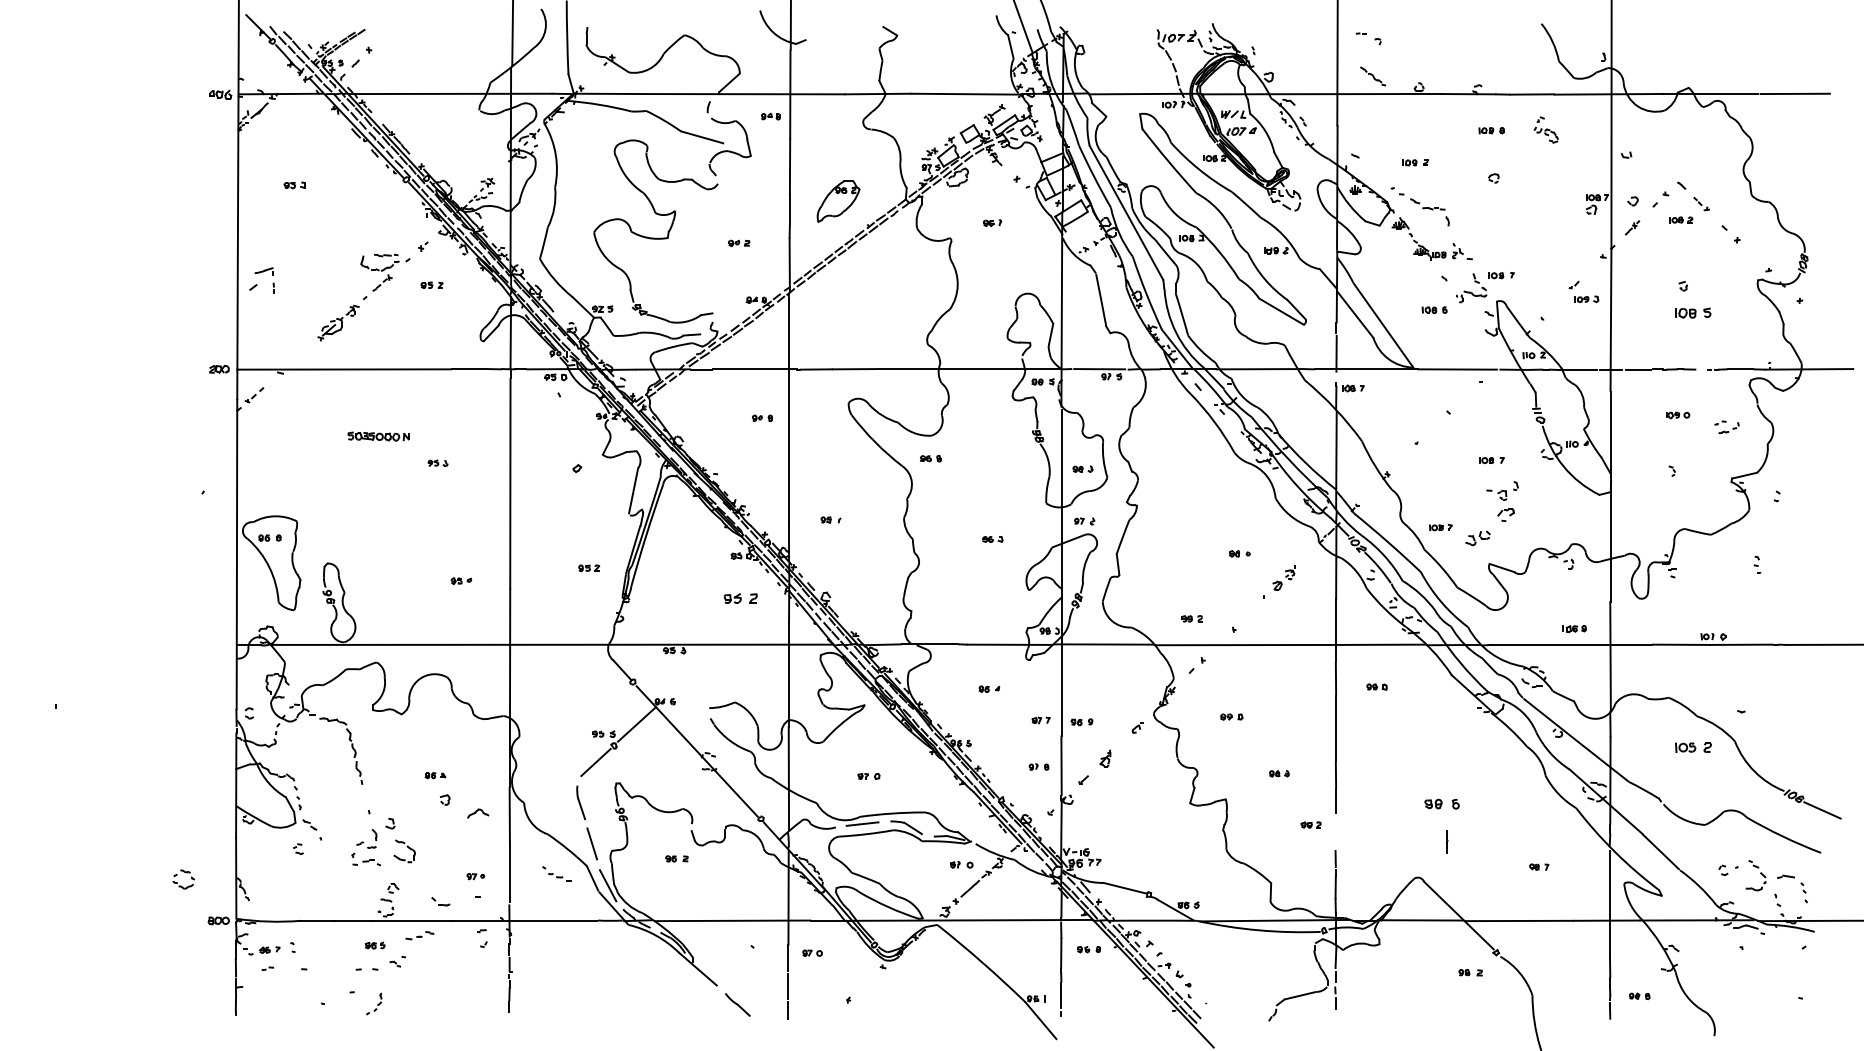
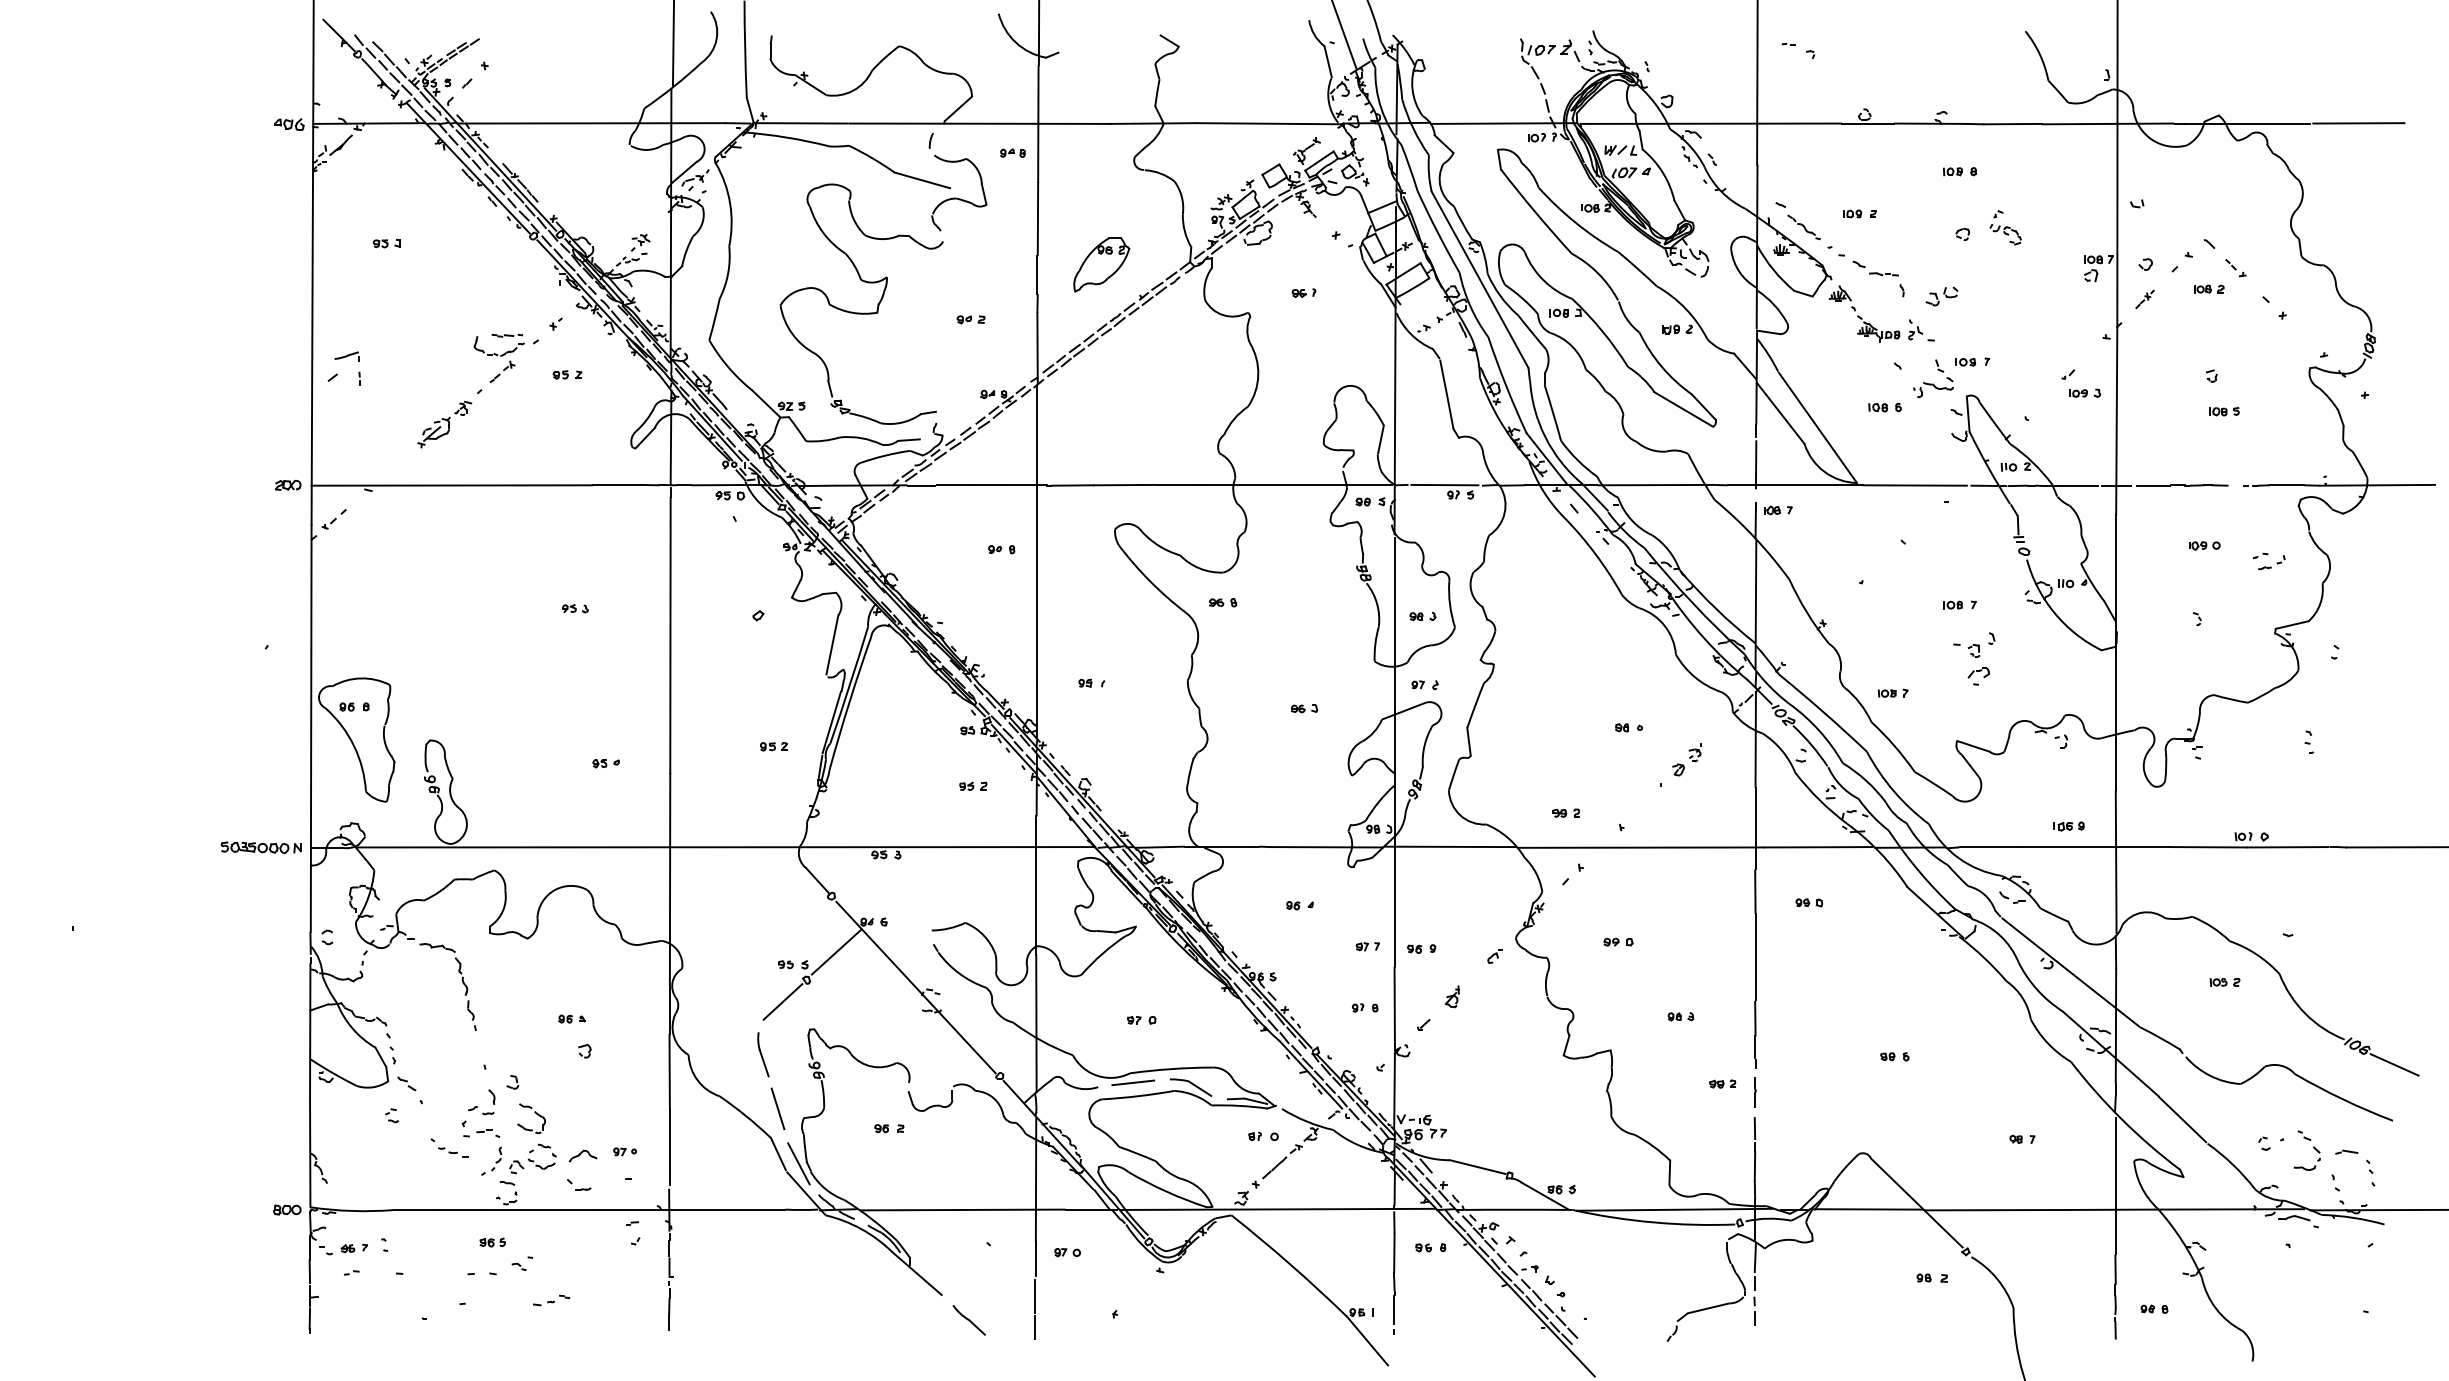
part: (1372, 76) -> (1803, 227), moved
part: (1546, 129) -> (2005, 227), moved
part: (1693, 313) -> (2224, 411), size x0.62
part: (377, 436) -> (260, 847), moved
part: (1477, 538) -> (1941, 296), moved
part: (740, 597) -> (973, 785), size x0.62
part: (1693, 747) -> (2224, 982), size x0.62
part: (1441, 804) -> (1894, 1056), size x0.62
part: (477, 813) -> (582, 1155), moved
line: (1447, 842) -> (1755, 1092), moved
part: (556, 873) -> (449, 1147), moved
part: (177, 882) -> (534, 1160), moved
part: (419, 935) -> (551, 1300), moved
part: (374, 1003) -> (491, 1160), moved

